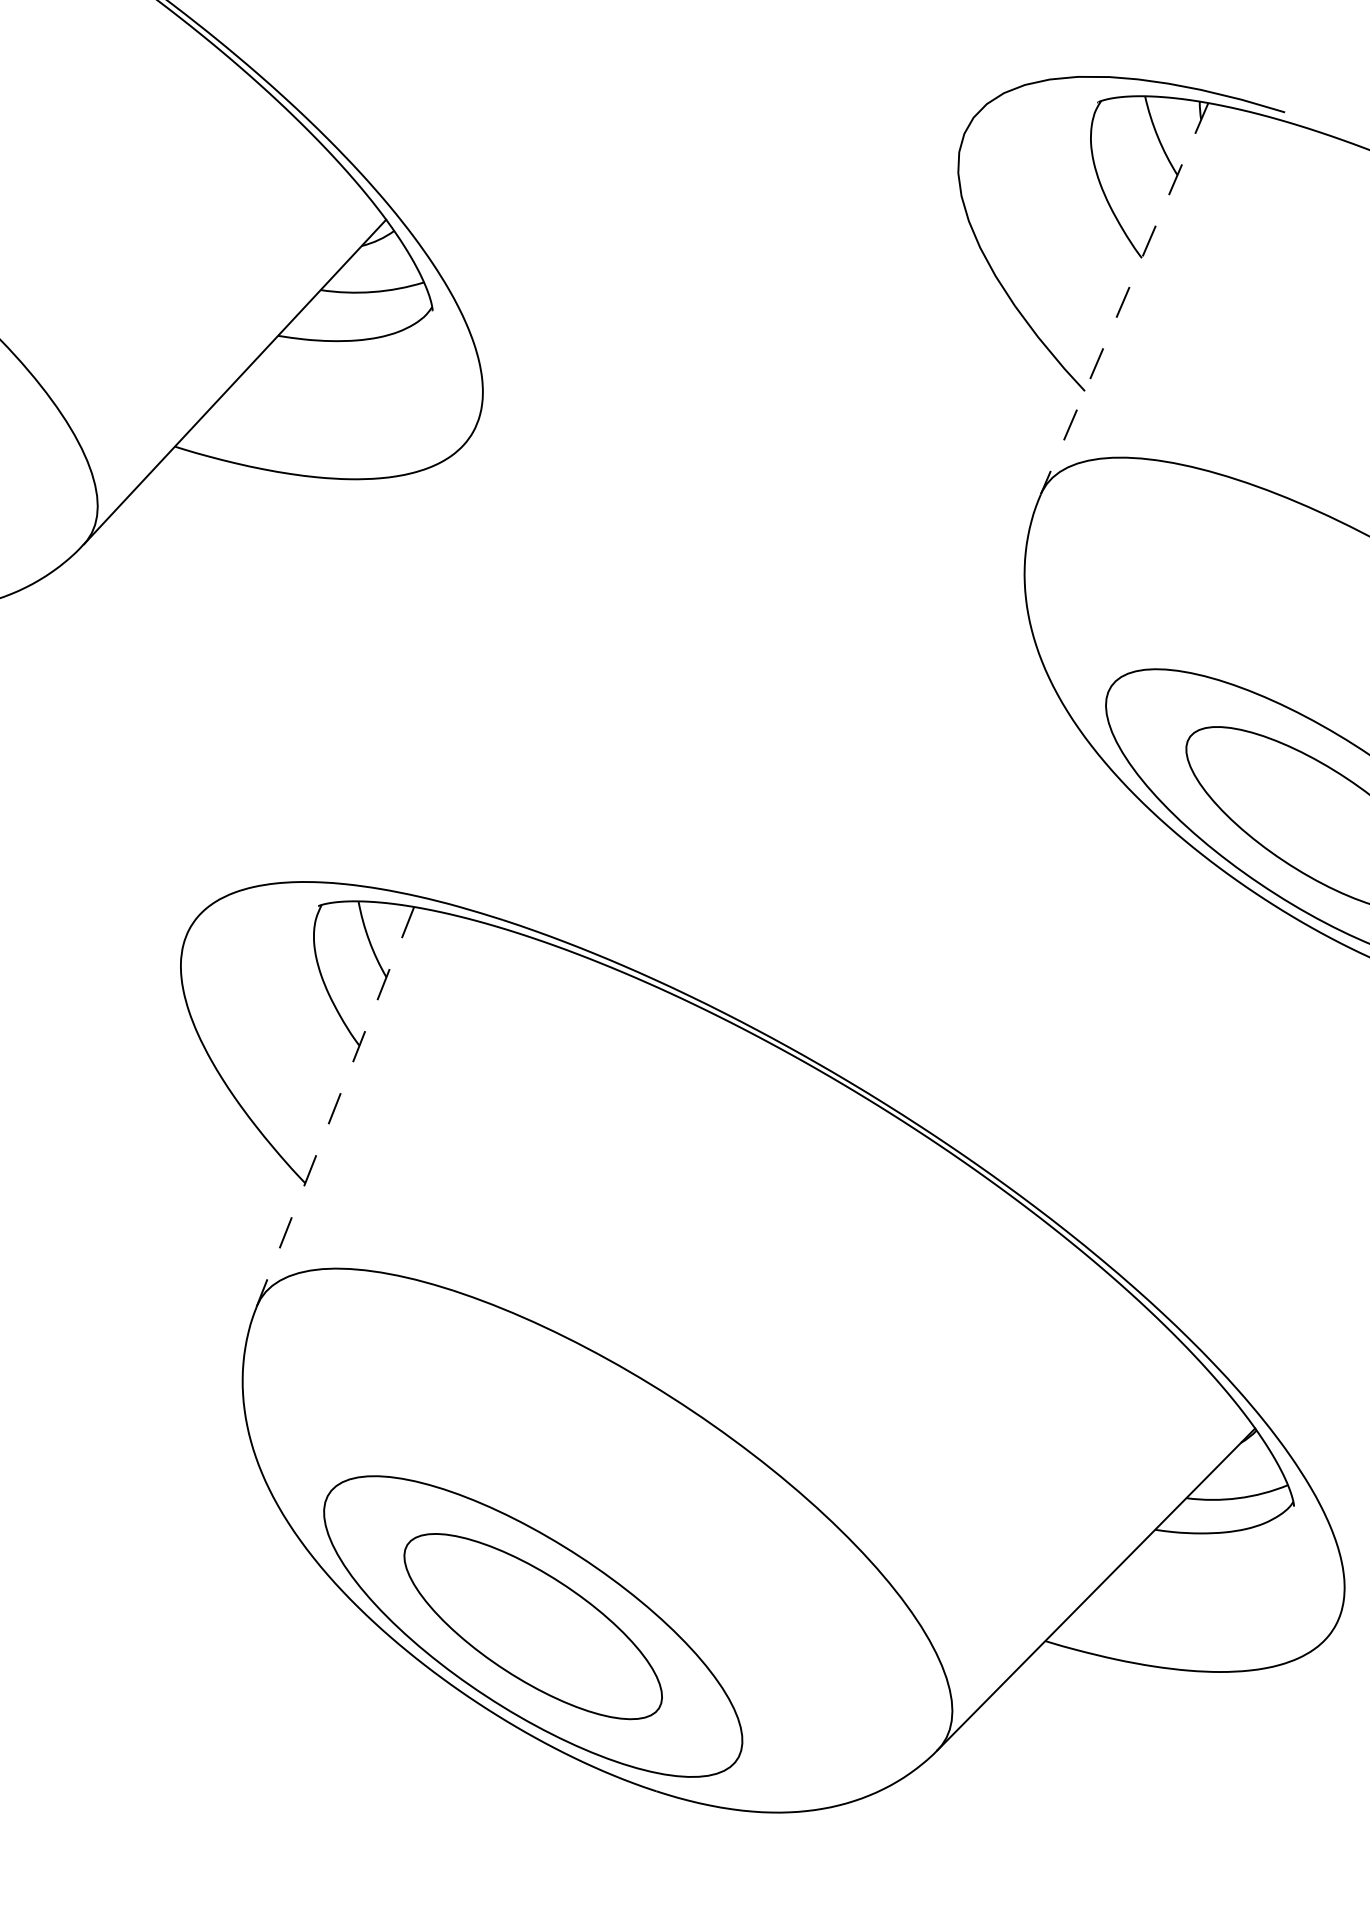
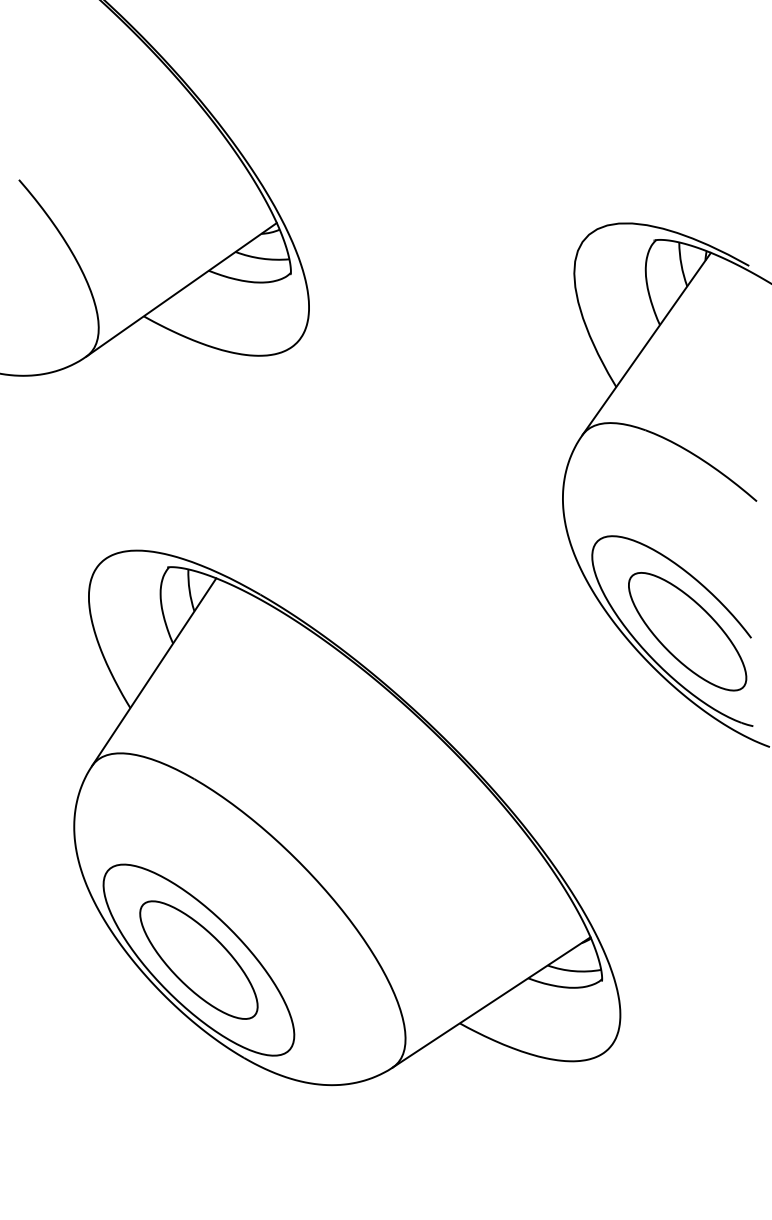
line: (1124, 299) -> (646, 344), dashed -> solid
line: (336, 1107) -> (154, 672), dashed -> solid

